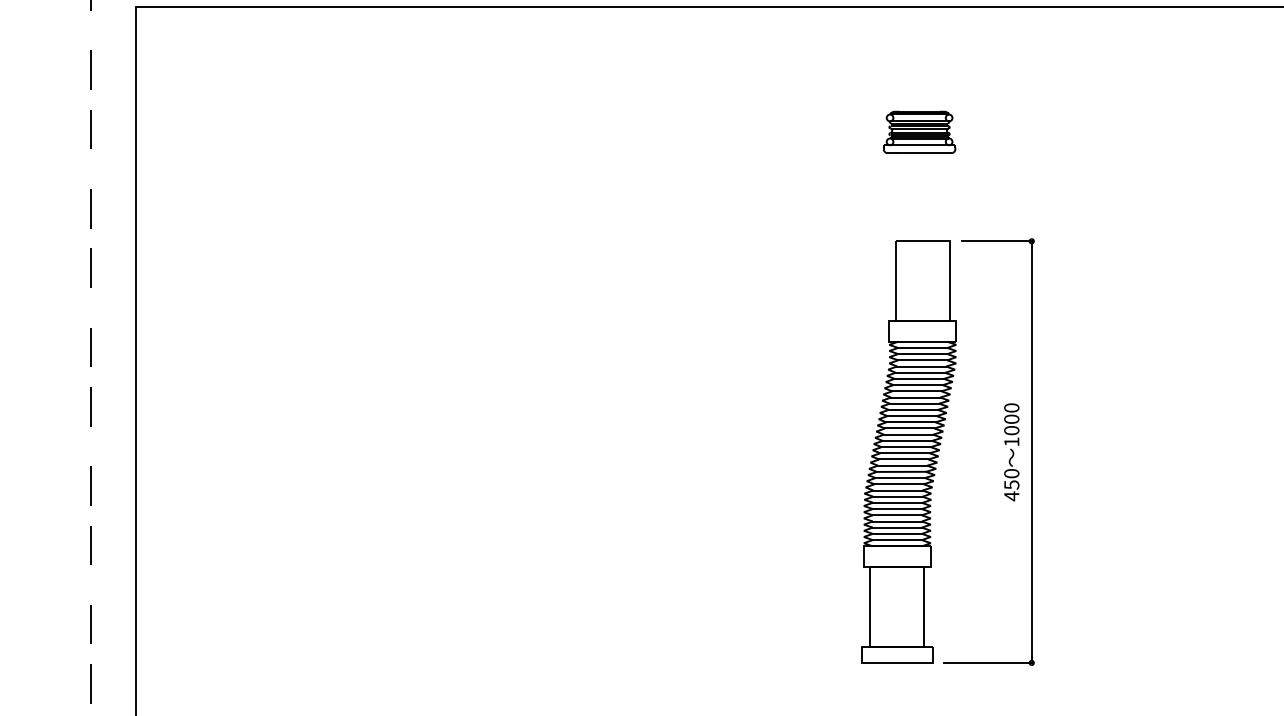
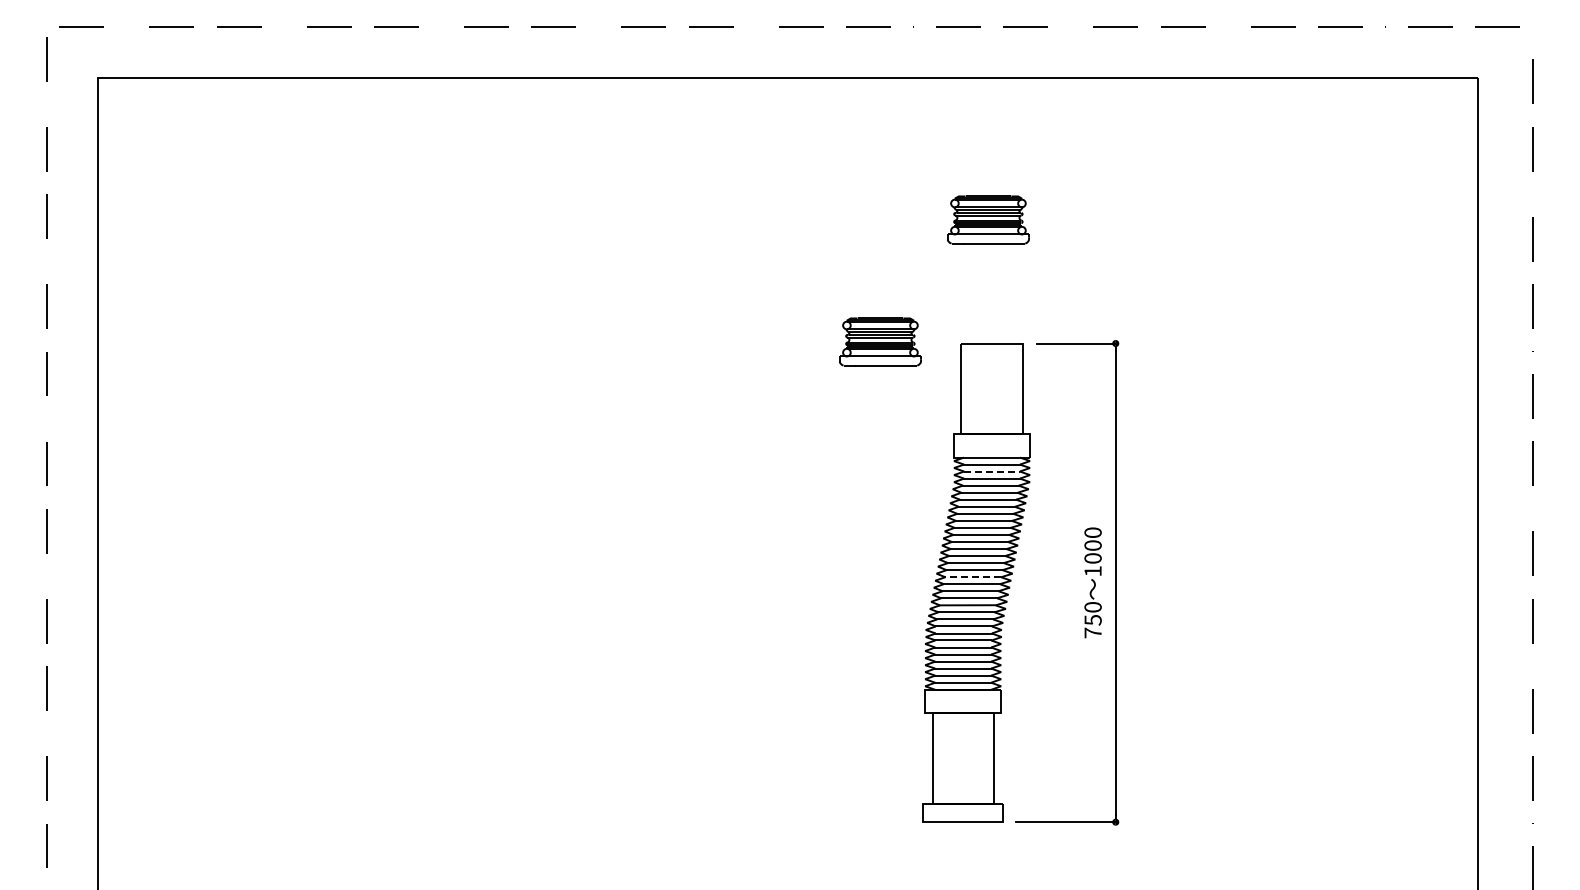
part: (824, 239) -> (880, 341), added
line: (923, 354) -> (992, 471), solid -> dashed
line: (906, 447) -> (973, 577), solid -> dashed
text: (1011, 495) -> (1092, 632), 450 -> 750

